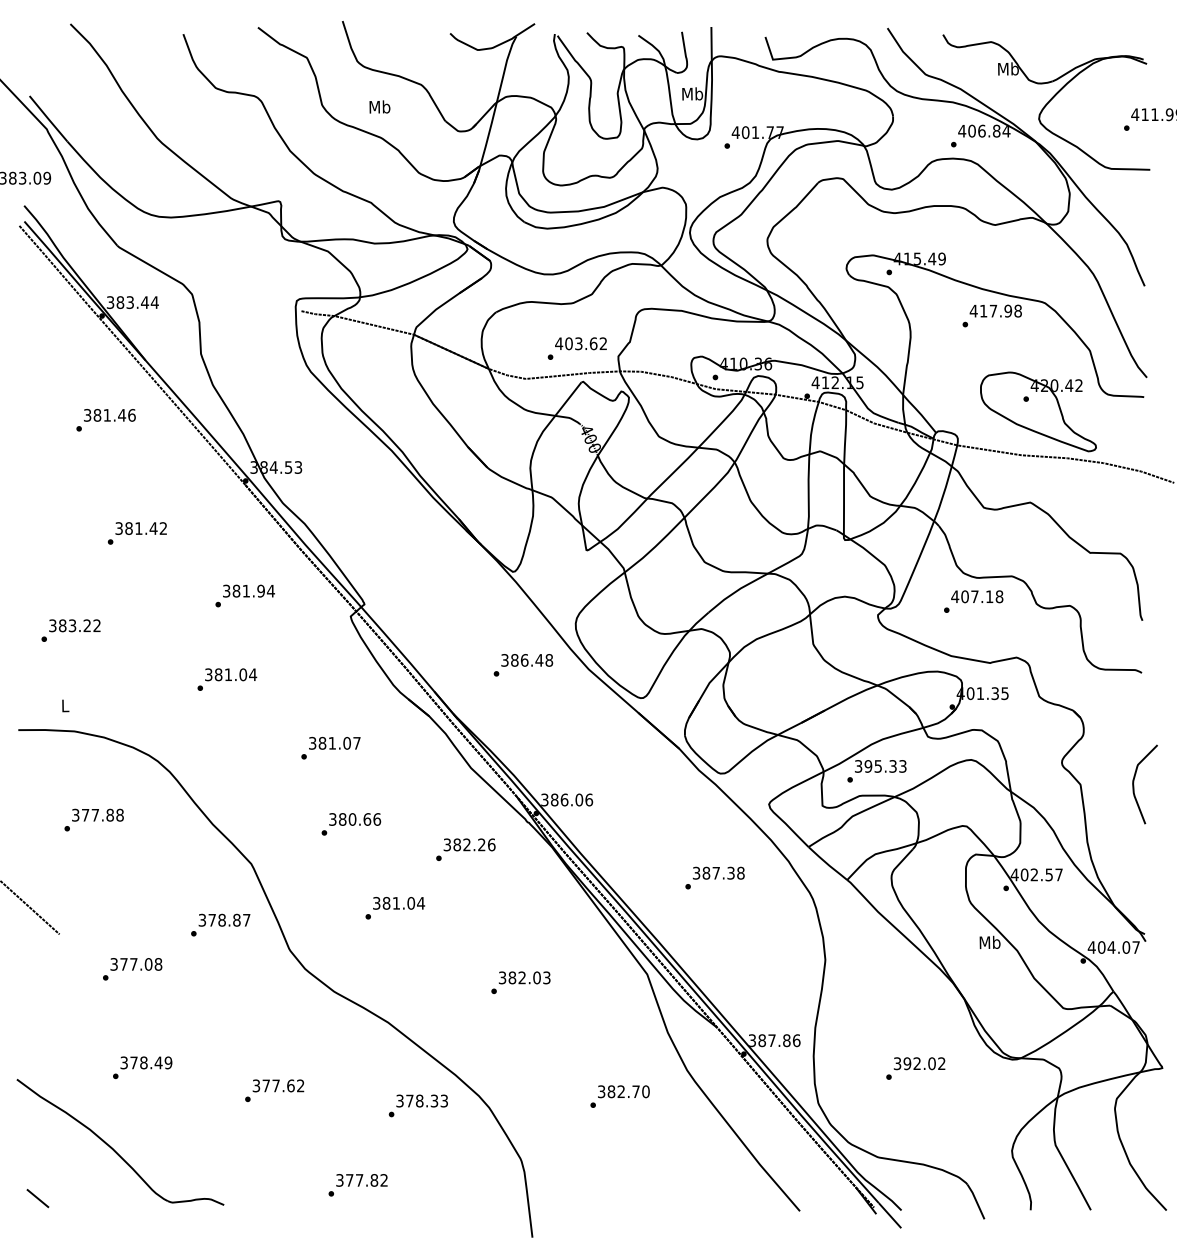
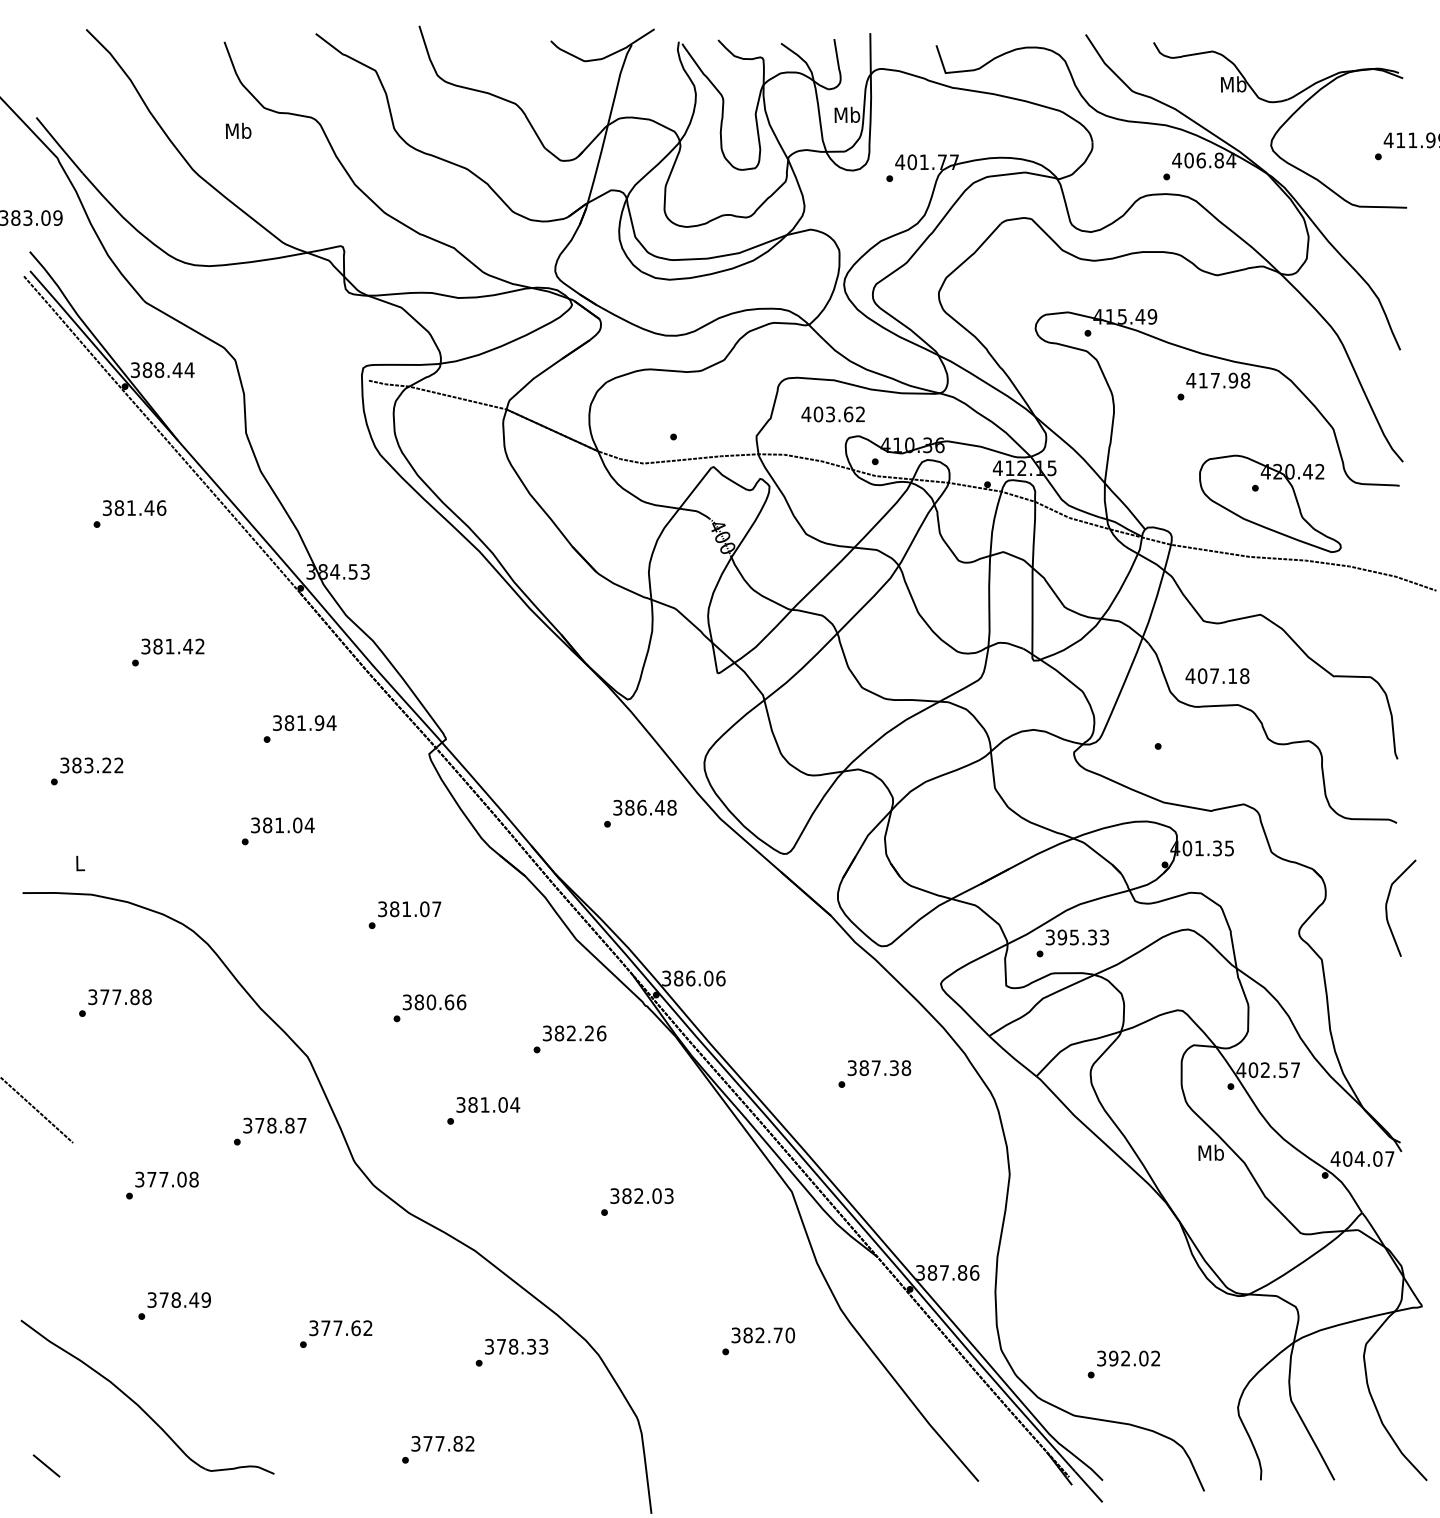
text: (379, 106) -> (238, 130), moved
text: (130, 302) -> (159, 370), 383.44 -> 388.44
text: (580, 343) -> (832, 414), moved
text: (977, 596) -> (1217, 675), moved
curve: (1134, 784) -> (1387, 908), moved
text: (915, 1068) -> (1123, 1364), moved

